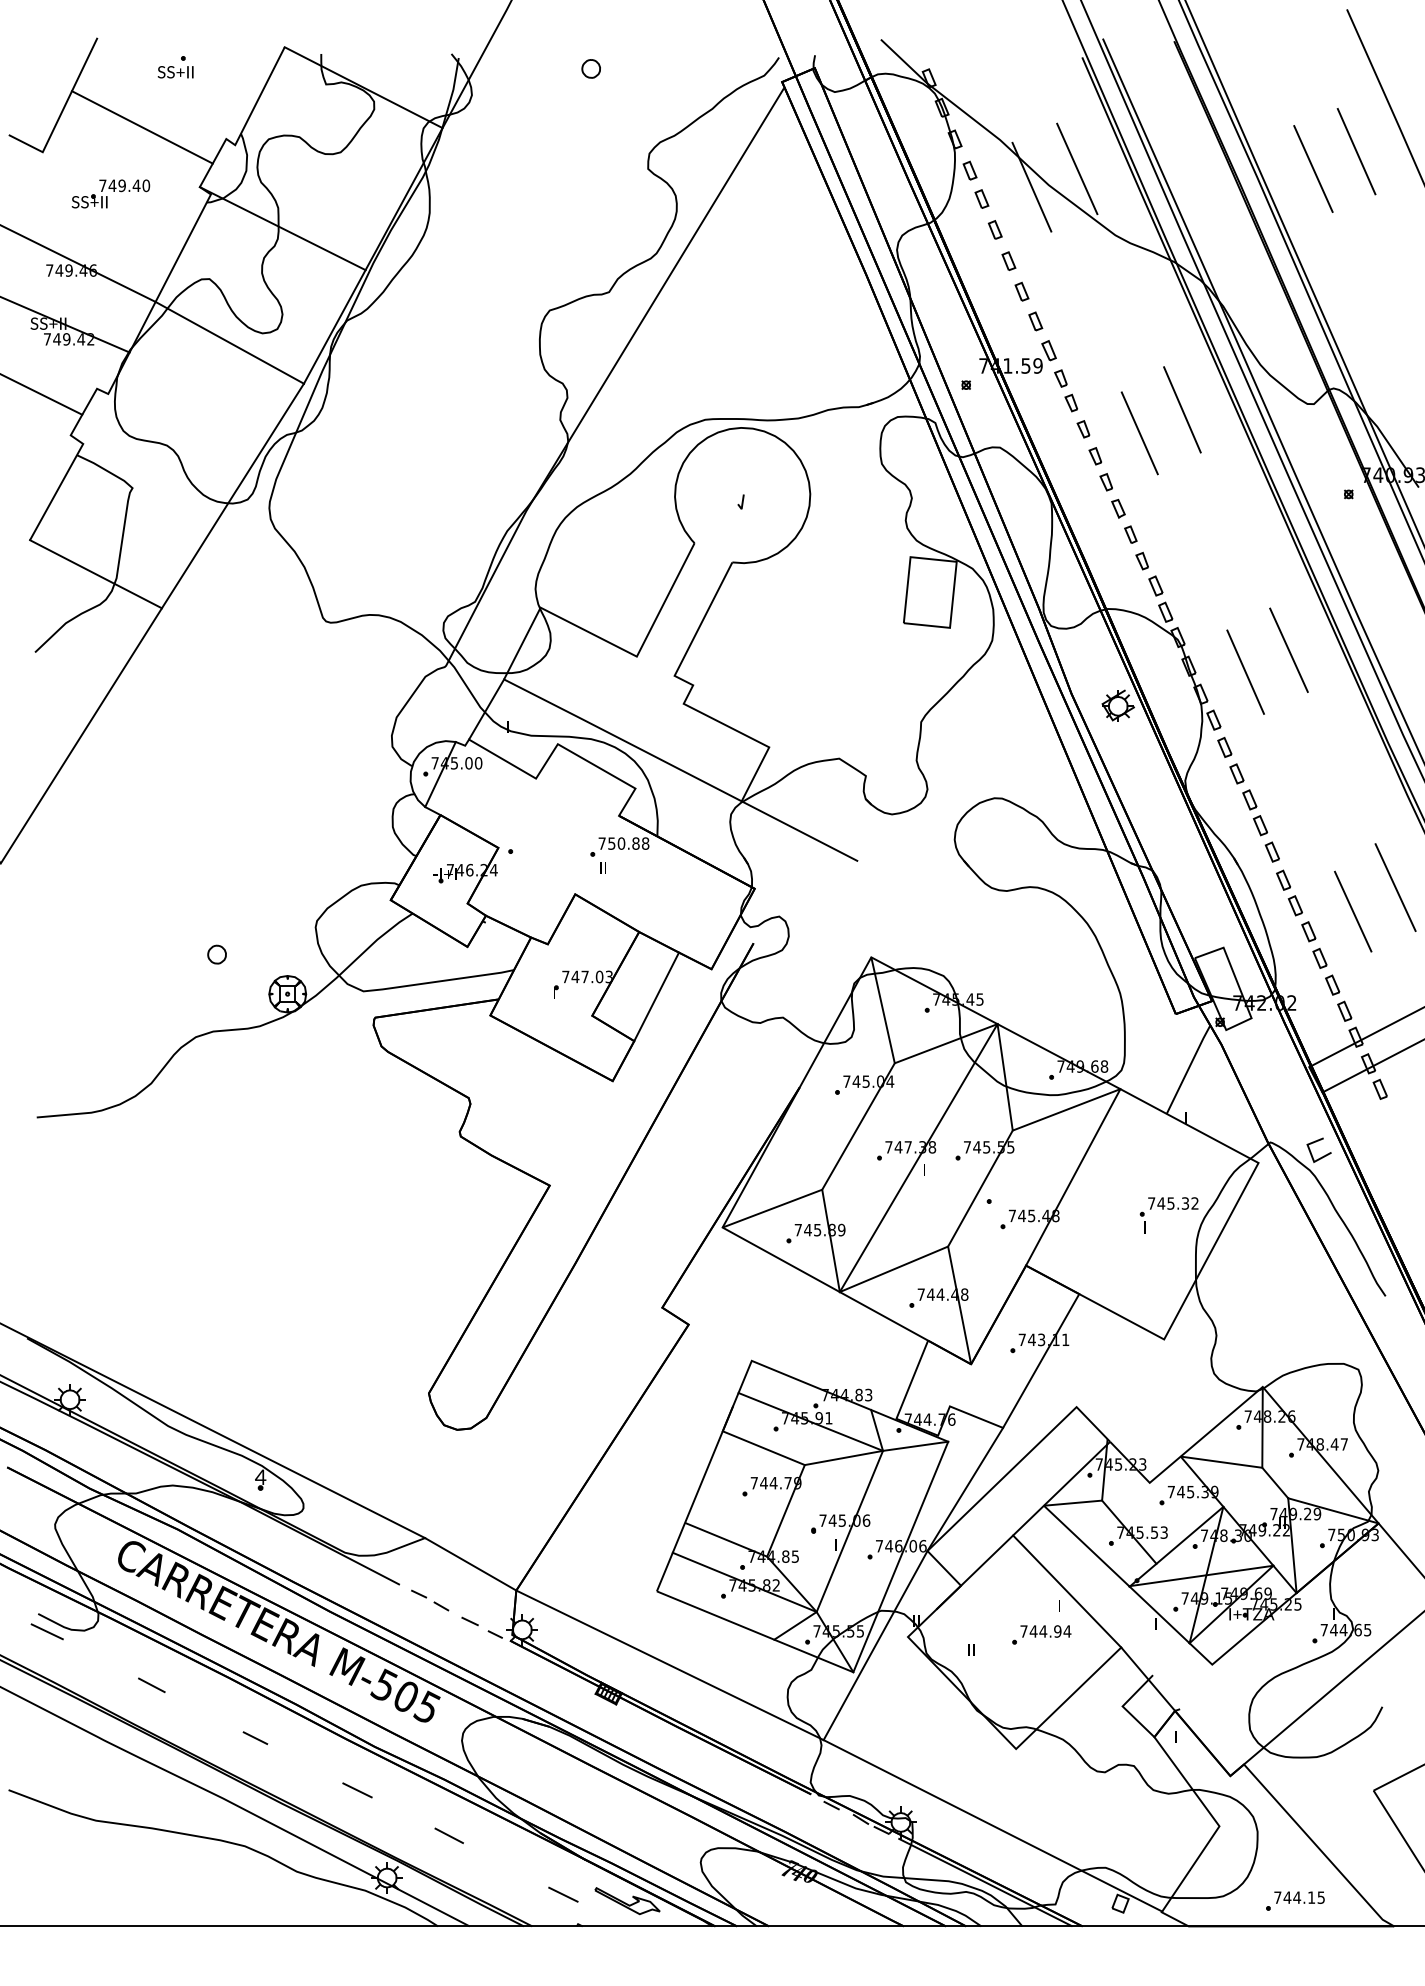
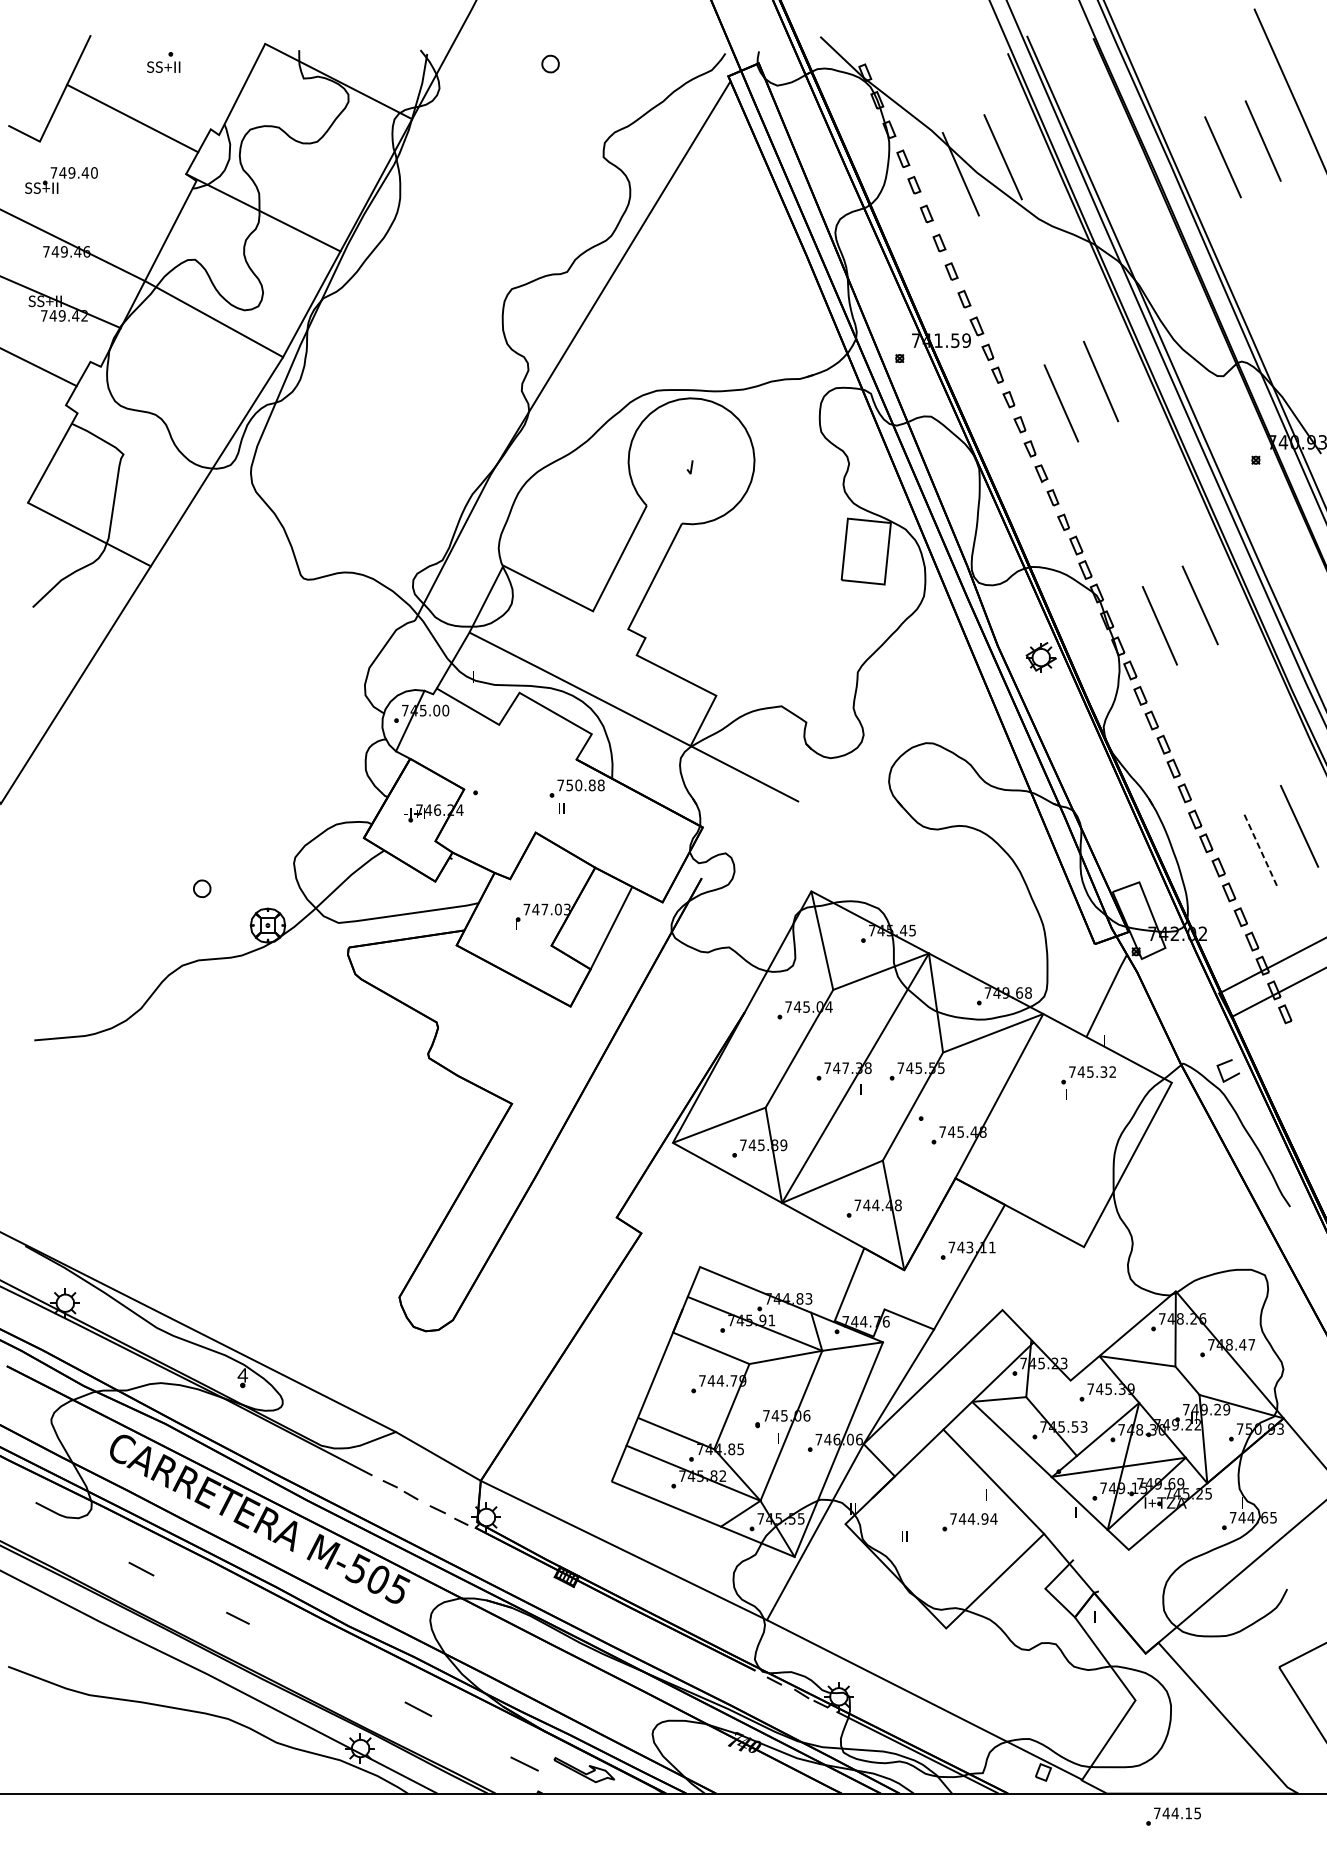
part: (110, 193) -> (61, 180), moved
line: (1353, 911) -> (1260, 848), solid -> dashed
part: (1168, 1215) -> (1088, 1083), moved
line: (46, 1631) -> (43, 1519), removed
line: (357, 1790) -> (332, 1667), removed
part: (1295, 1900) -> (1173, 1816), moved

